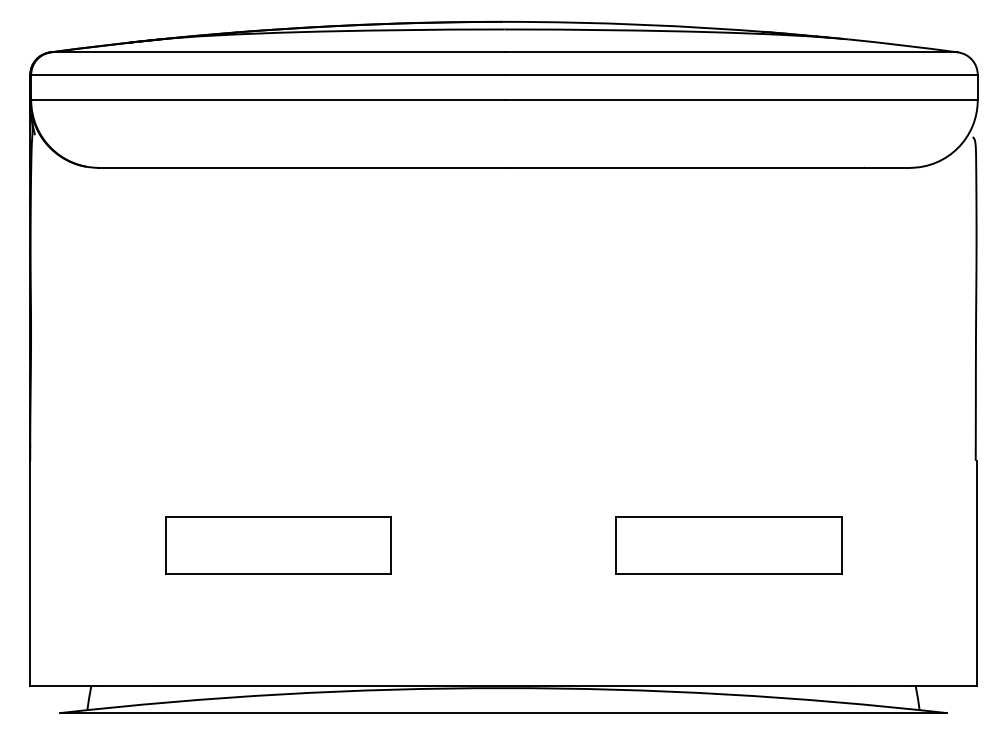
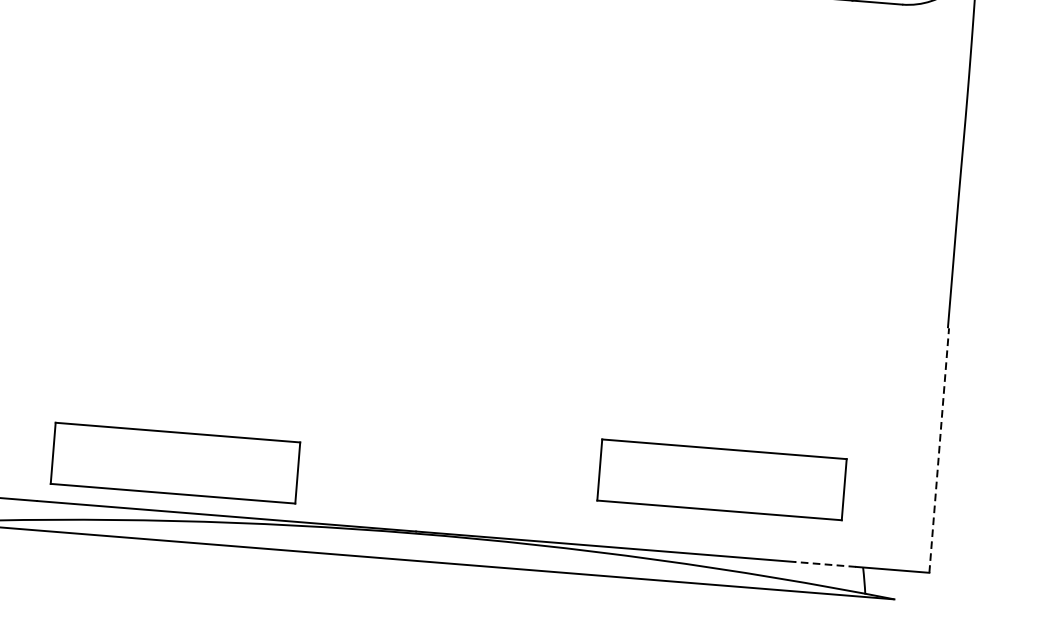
part: (278, 545) -> (175, 463), moved
part: (728, 545) -> (721, 479), moved
line: (976, 573) -> (938, 450), solid -> dashed
line: (880, 686) -> (824, 564), solid -> dashed

